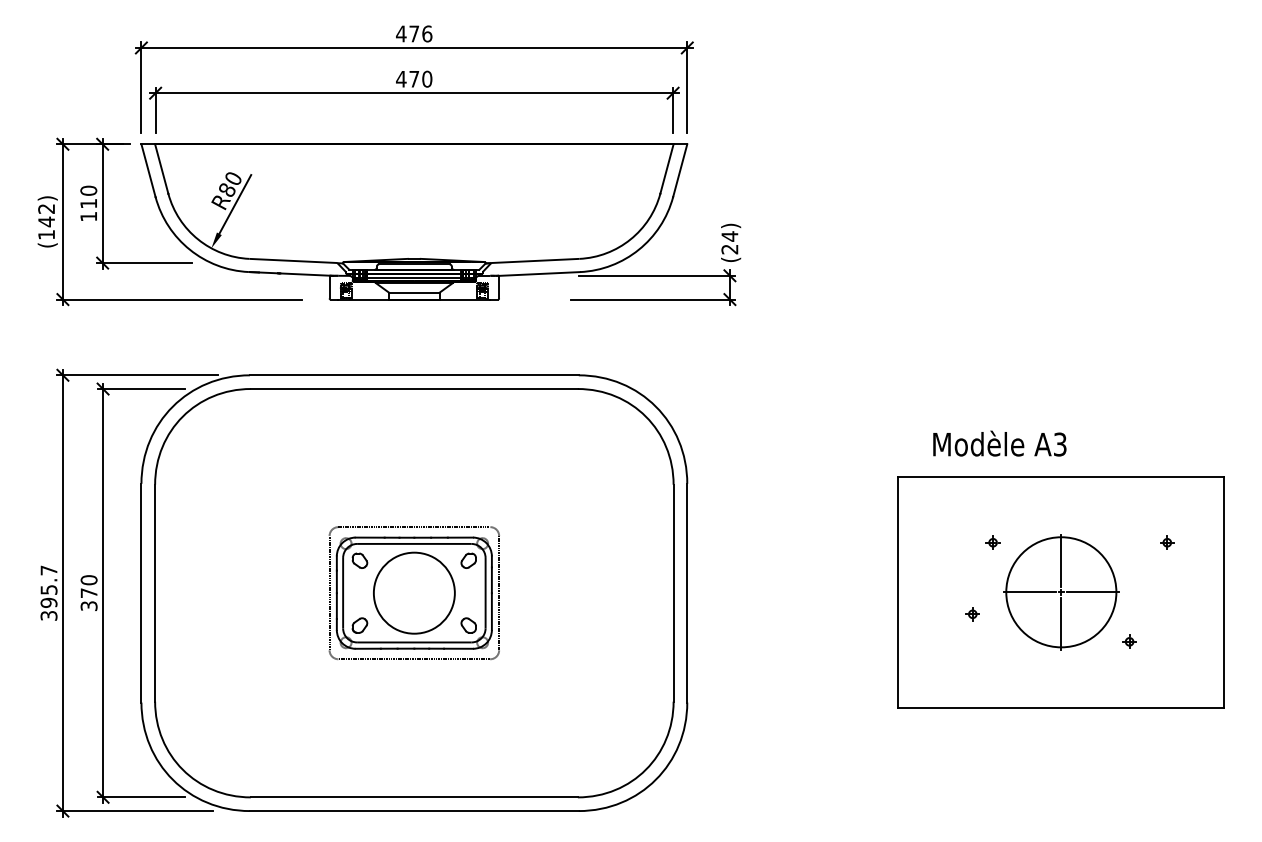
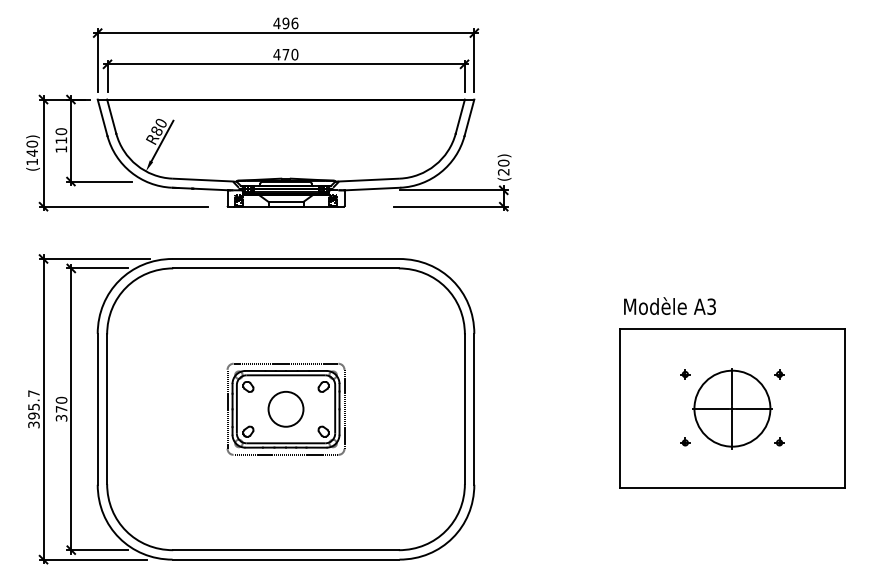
text: (413, 34) -> (285, 23), 476 -> 496
text: (46, 207) -> (32, 143), (142) -> (140)
text: (729, 235) -> (503, 162), (24) -> (20)
text: (999, 442) -> (669, 305), moved
part: (1167, 542) -> (779, 374), moved
circle: (413, 592) -> (285, 408), size x0.62
part: (973, 612) -> (685, 441), moved

